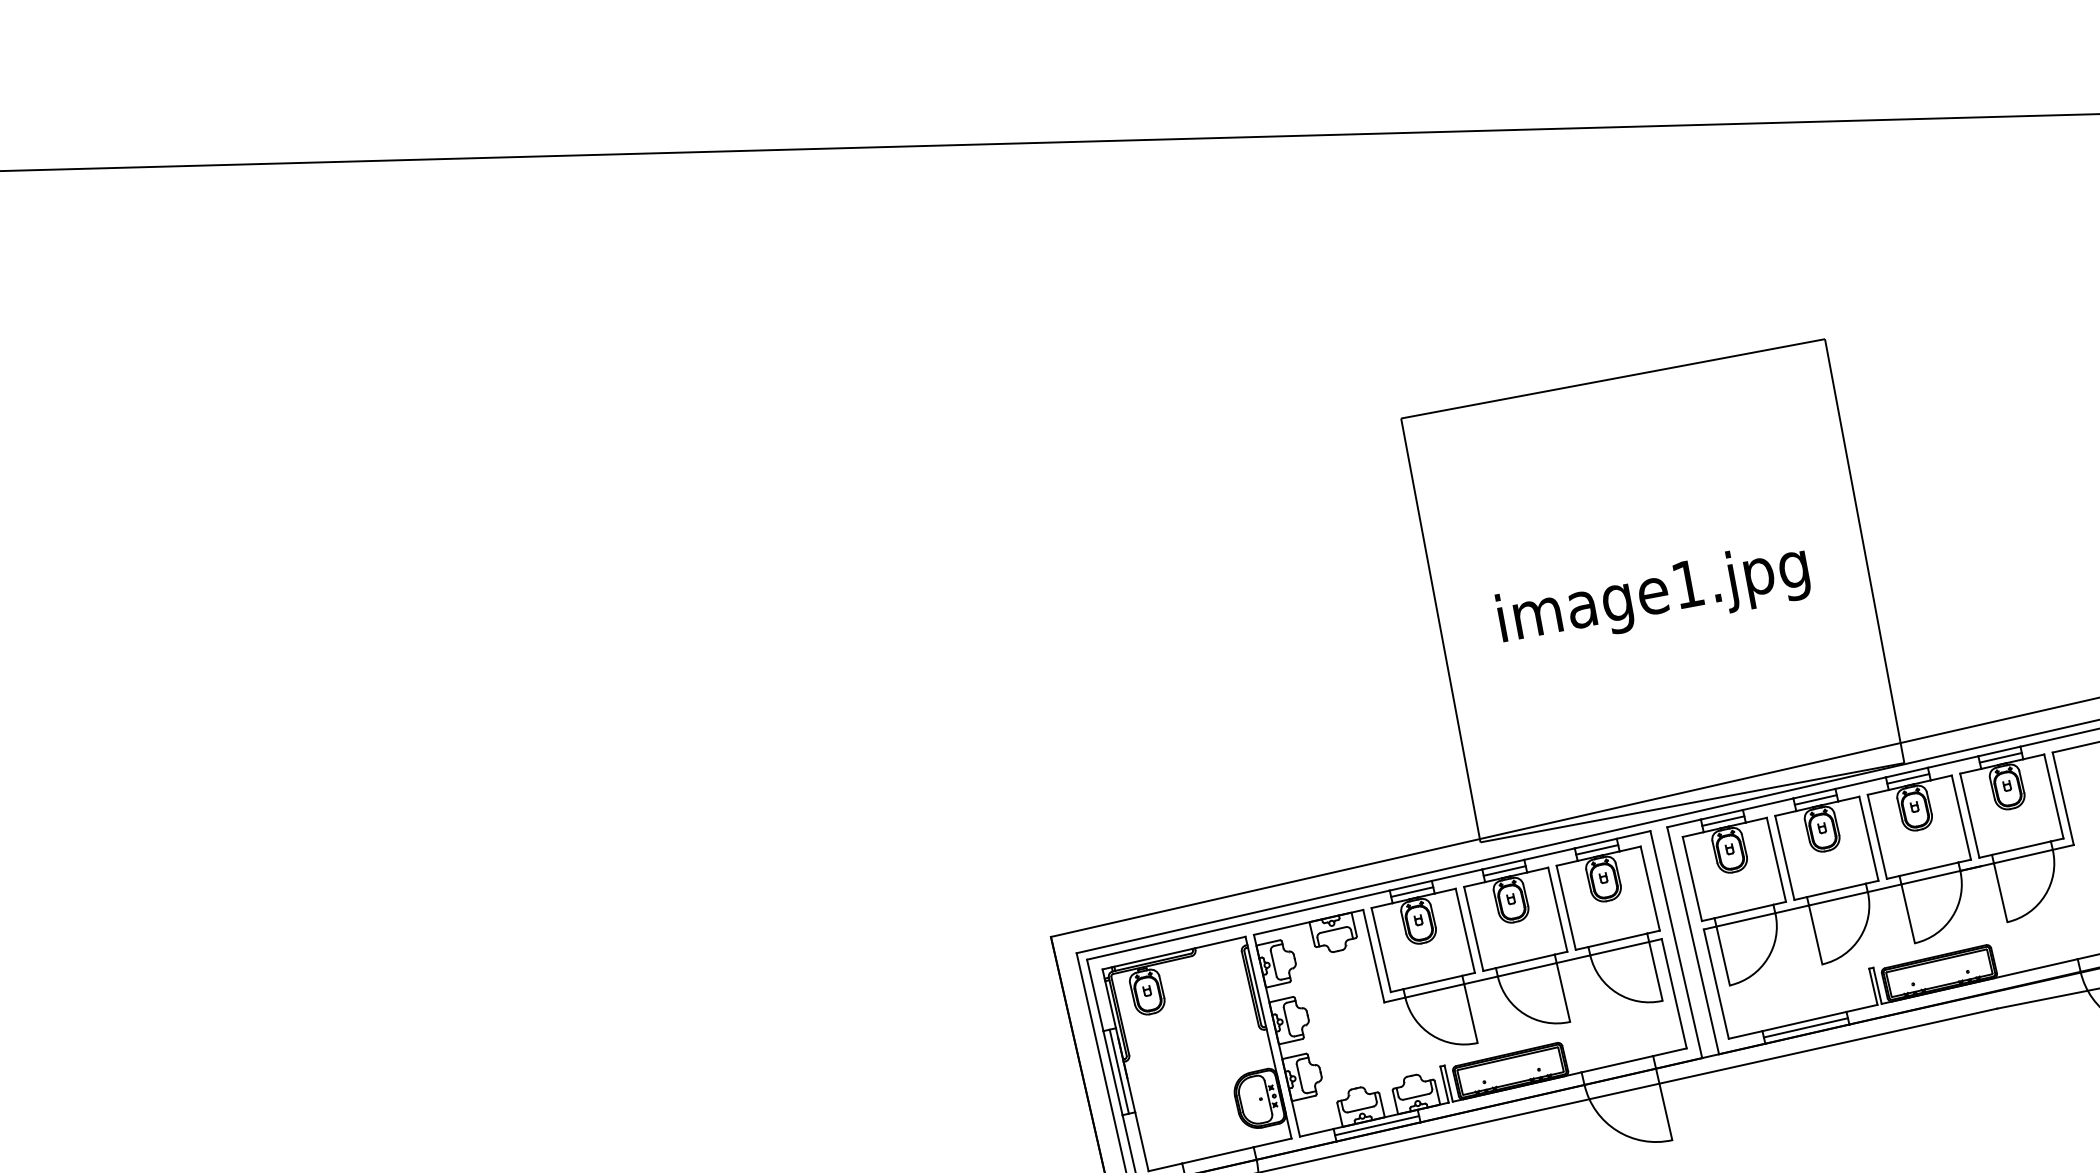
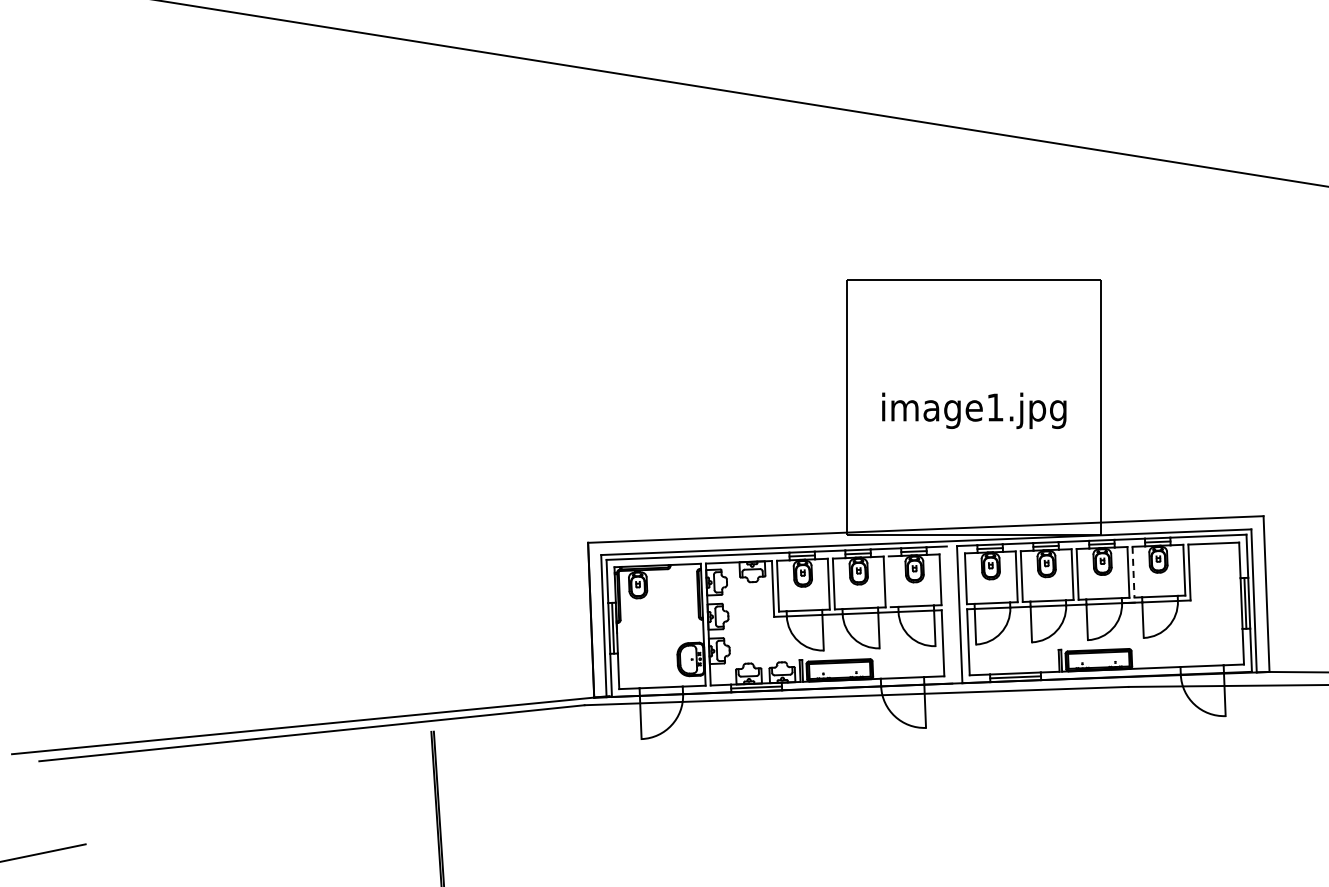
line: (1969, 816) -> (1133, 572), solid -> dashed
line: (1565, 907) -> (889, 581), removed
line: (1676, 943) -> (949, 614), removed

